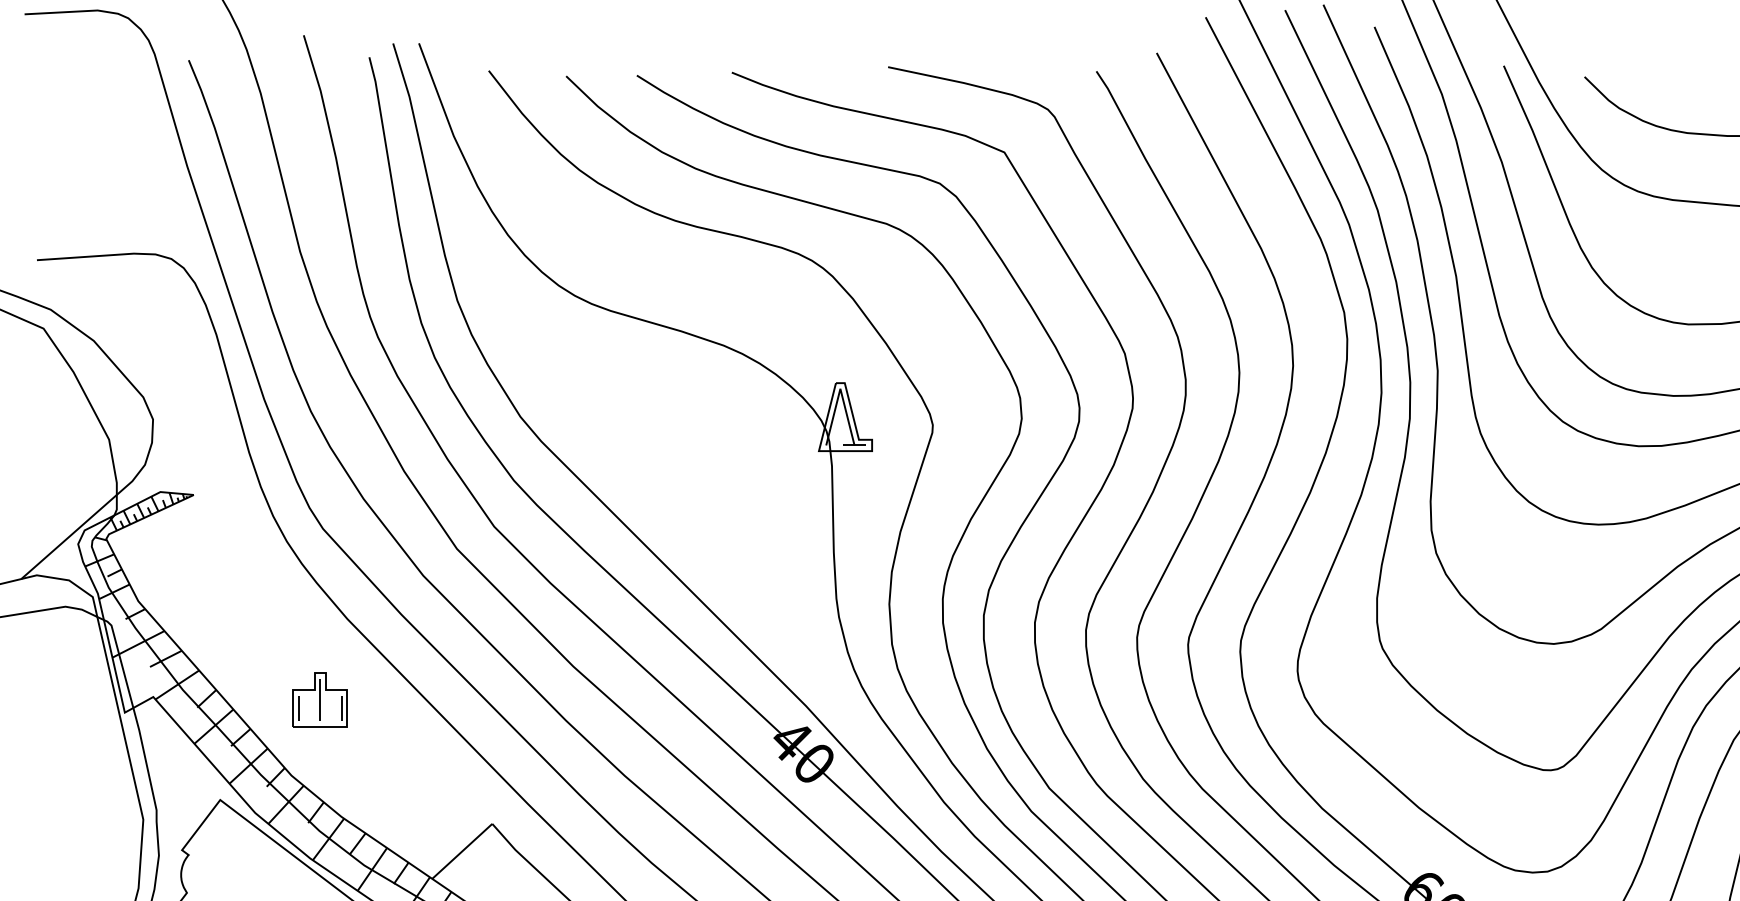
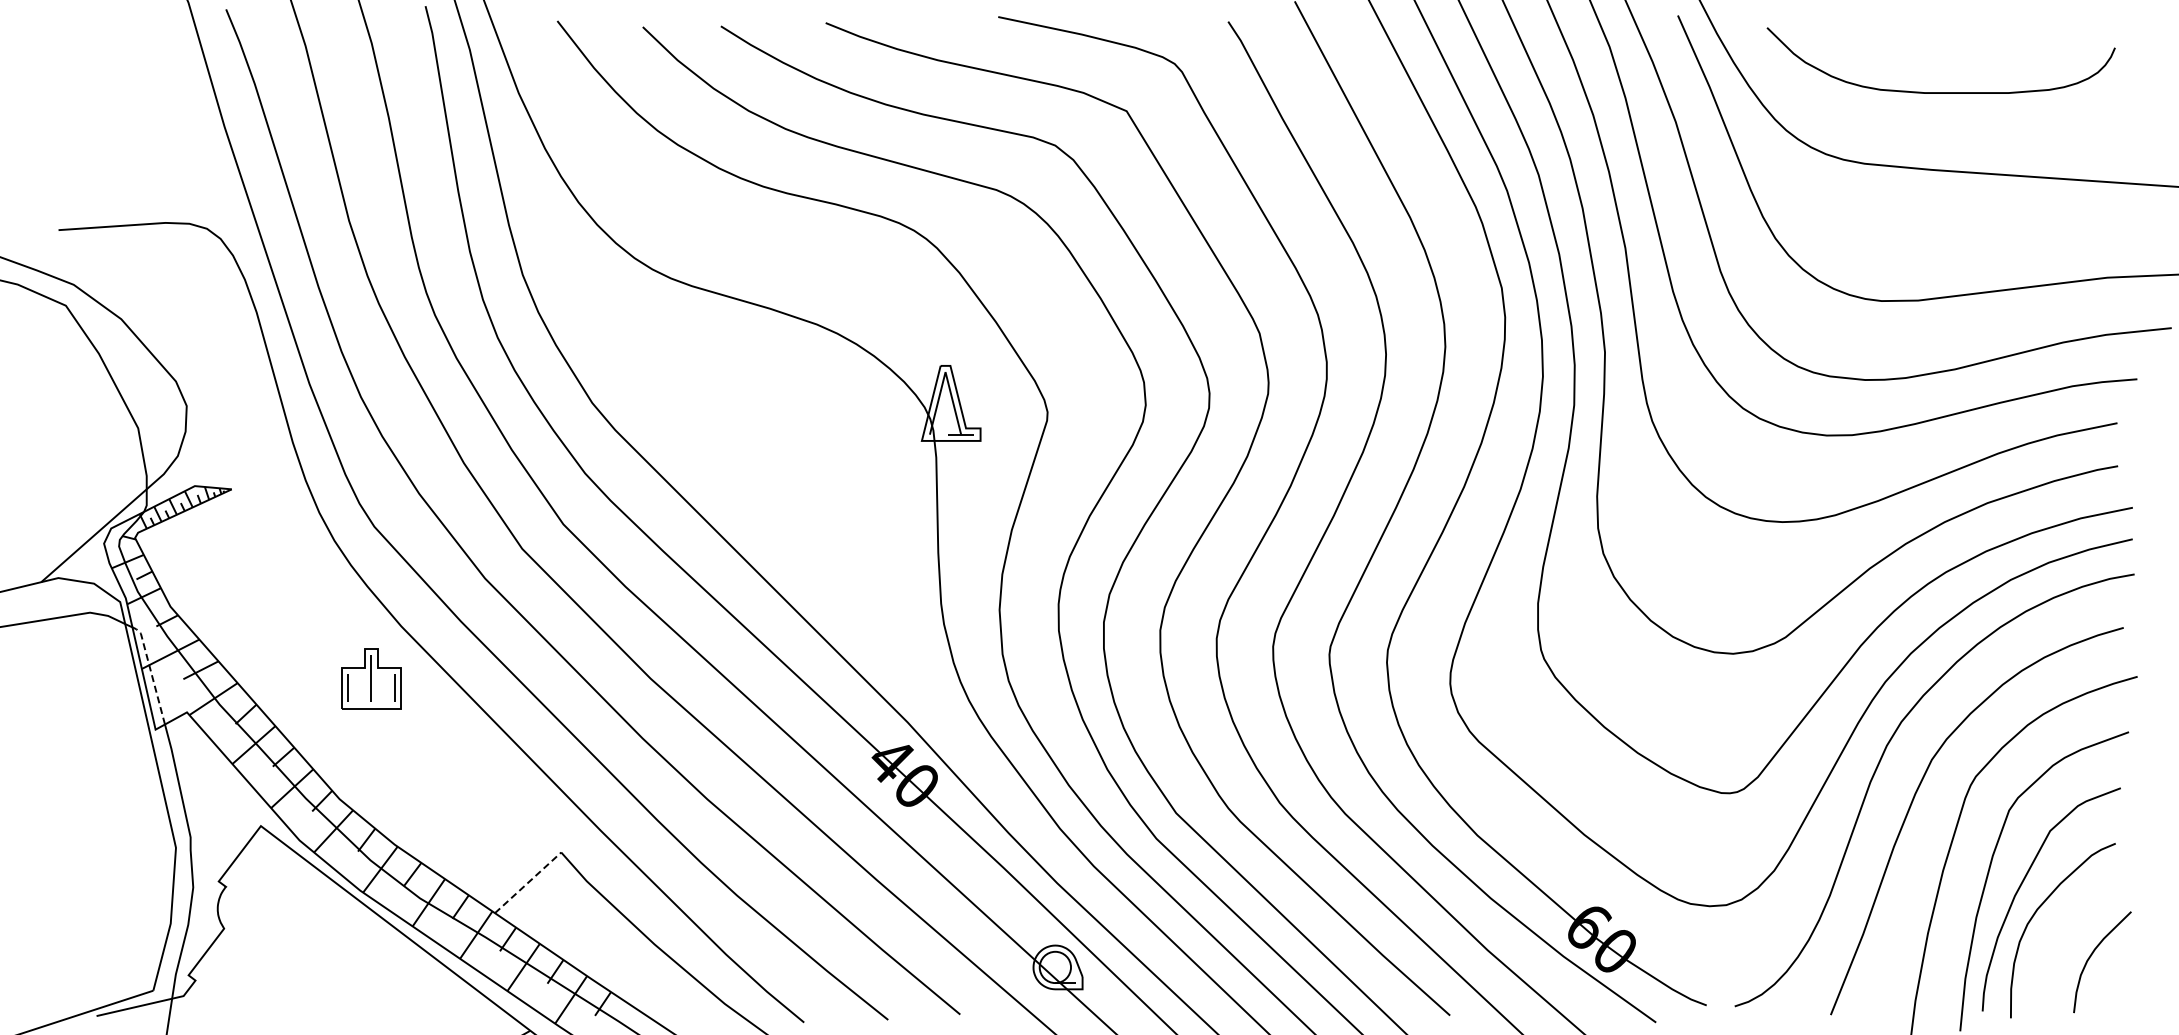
line: (121, 659) -> (151, 671), solid -> dashed
part: (320, 699) -> (371, 678), moved
line: (462, 851) -> (528, 882), solid -> dashed

